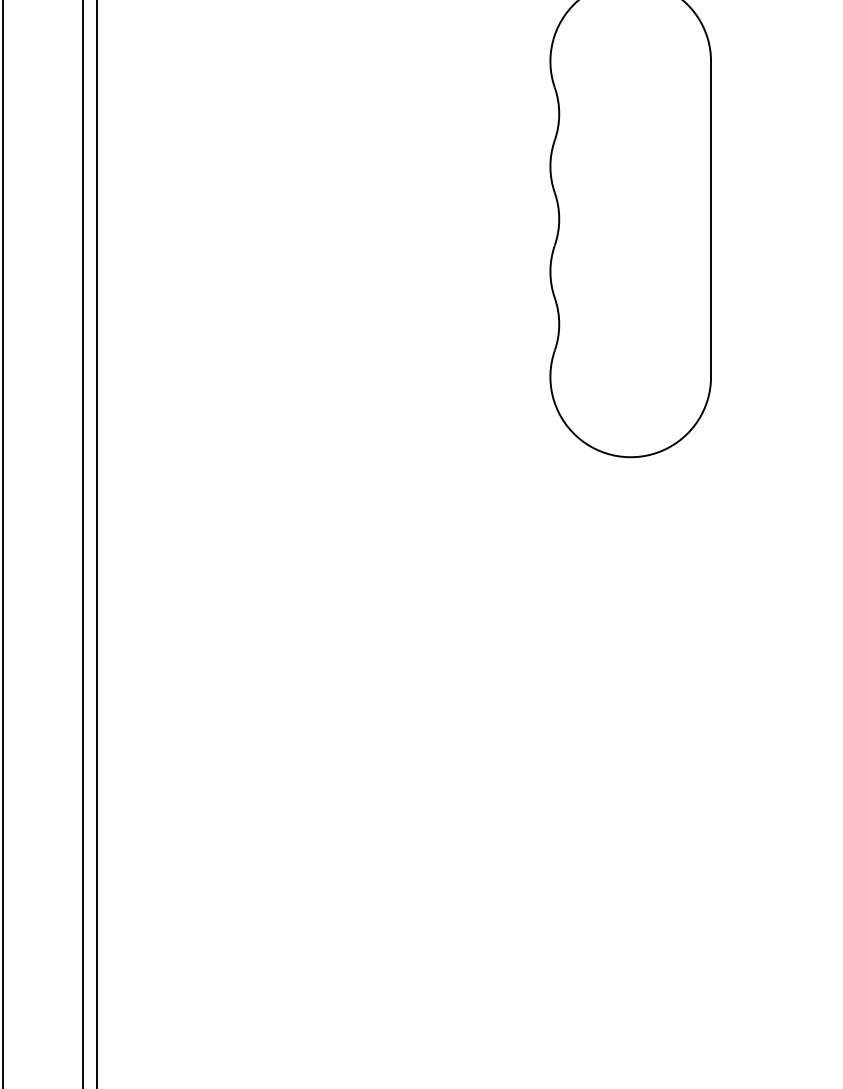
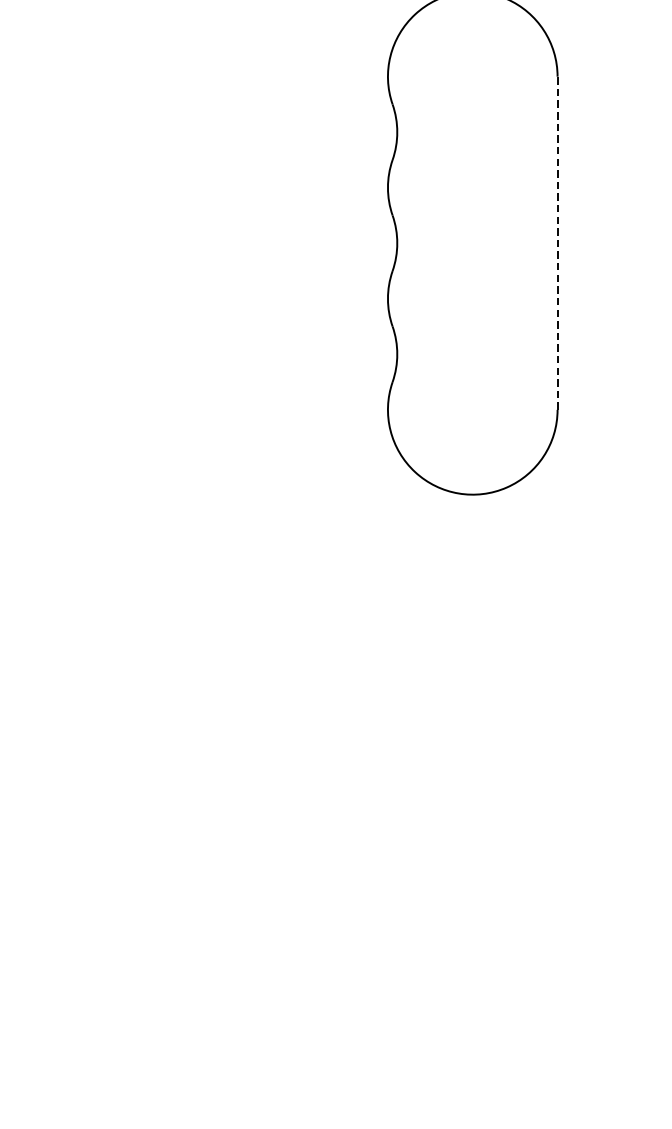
line: (711, 219) -> (558, 243), solid -> dashed

